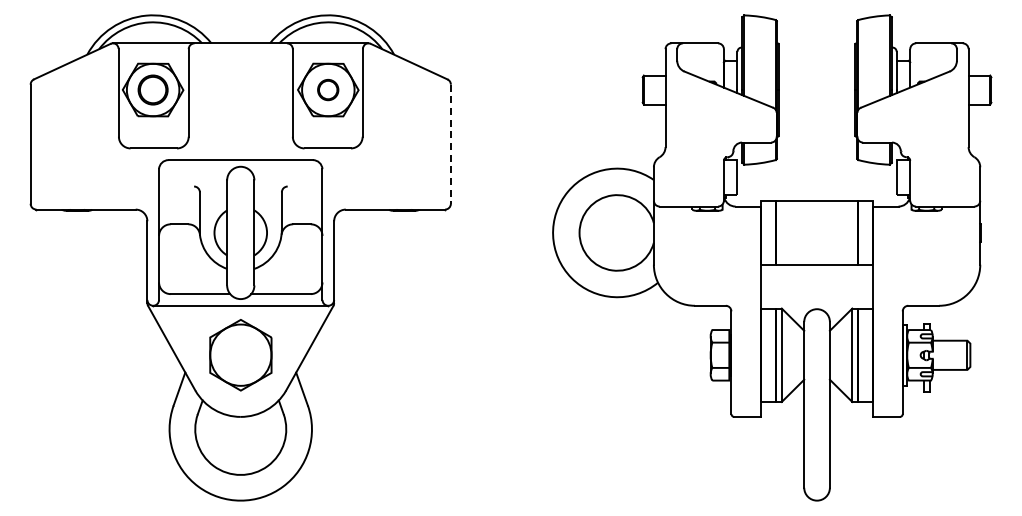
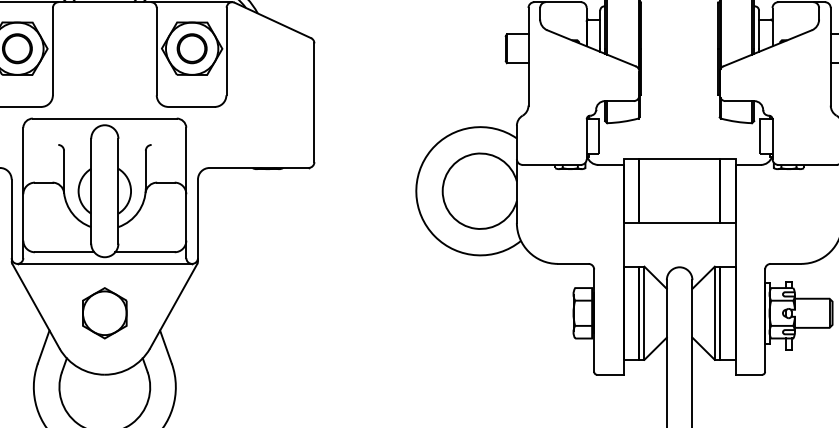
part: (327, 89) -> (191, 48), size x1.43
line: (450, 144) -> (314, 103), dashed -> solid
part: (240, 355) -> (104, 313), size x0.71

